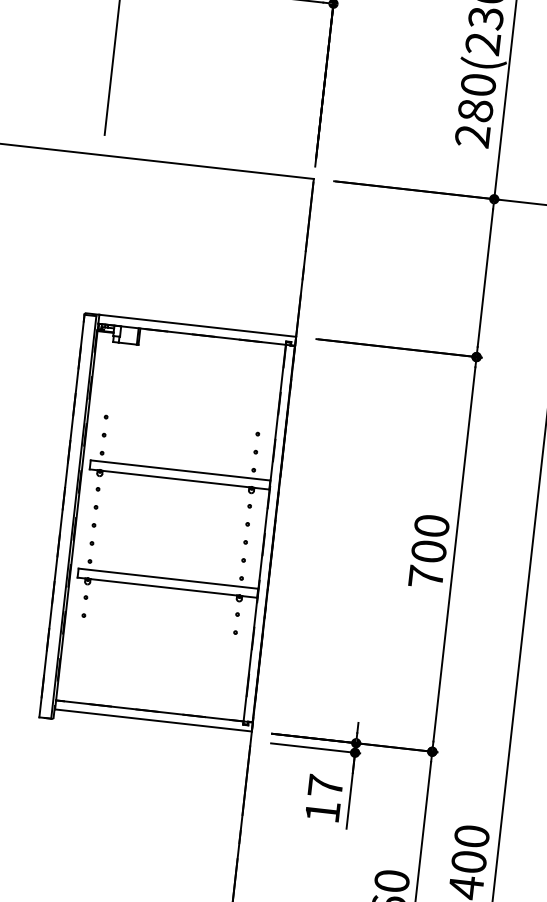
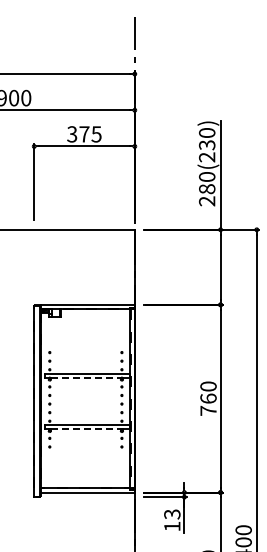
line: (175, 480) -> (85, 378), solid -> dashed
text: (429, 551) -> (208, 398), 700 -> 760
line: (163, 587) -> (85, 429), solid -> dashed
text: (325, 786) -> (172, 514), 17 -> 13

